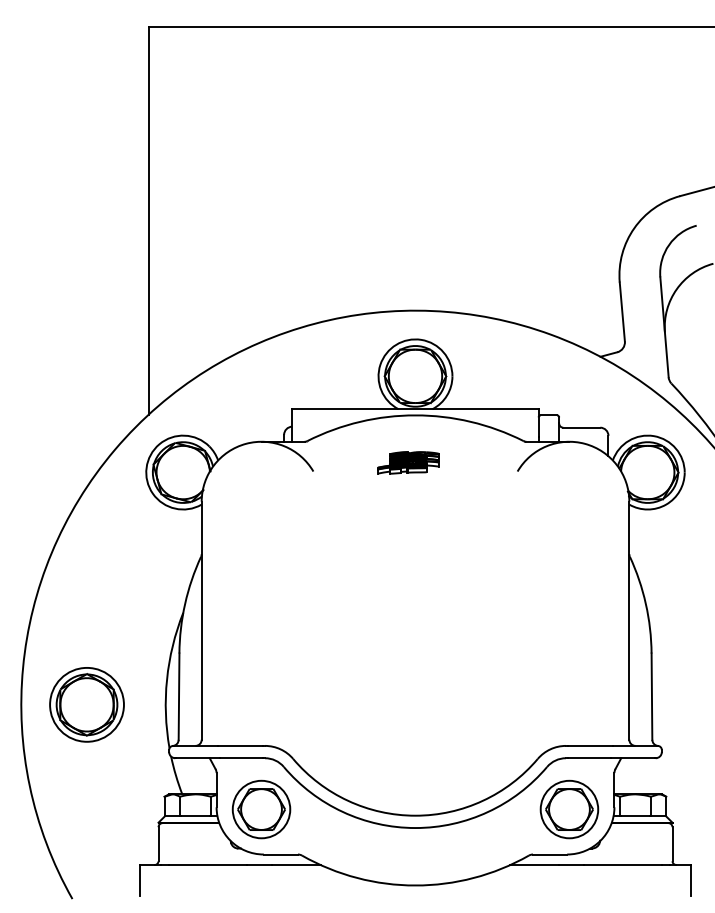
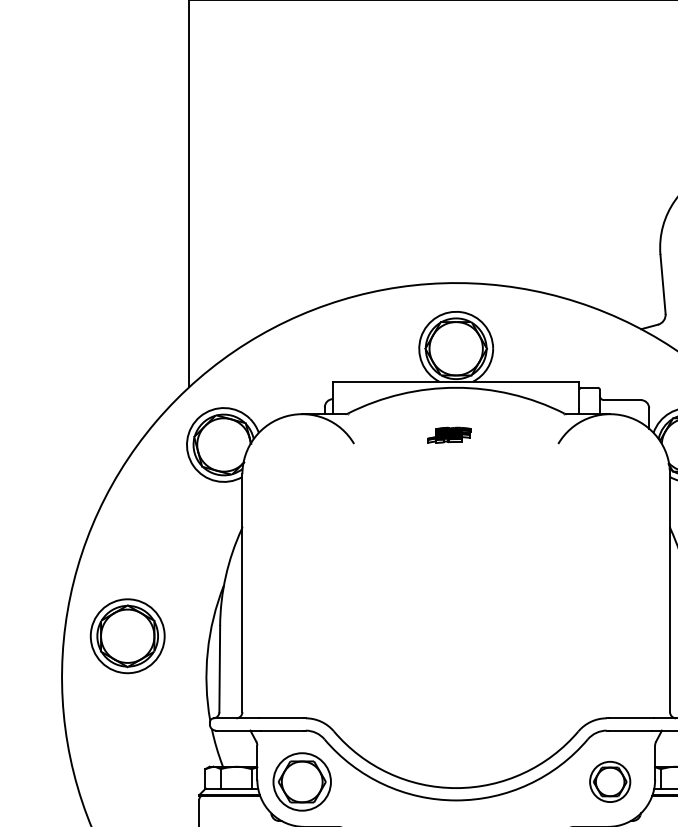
part: (408, 462) -> (449, 434), size x0.7
part: (86, 704) -> (127, 635), moved
part: (569, 809) -> (610, 781), size x0.7

